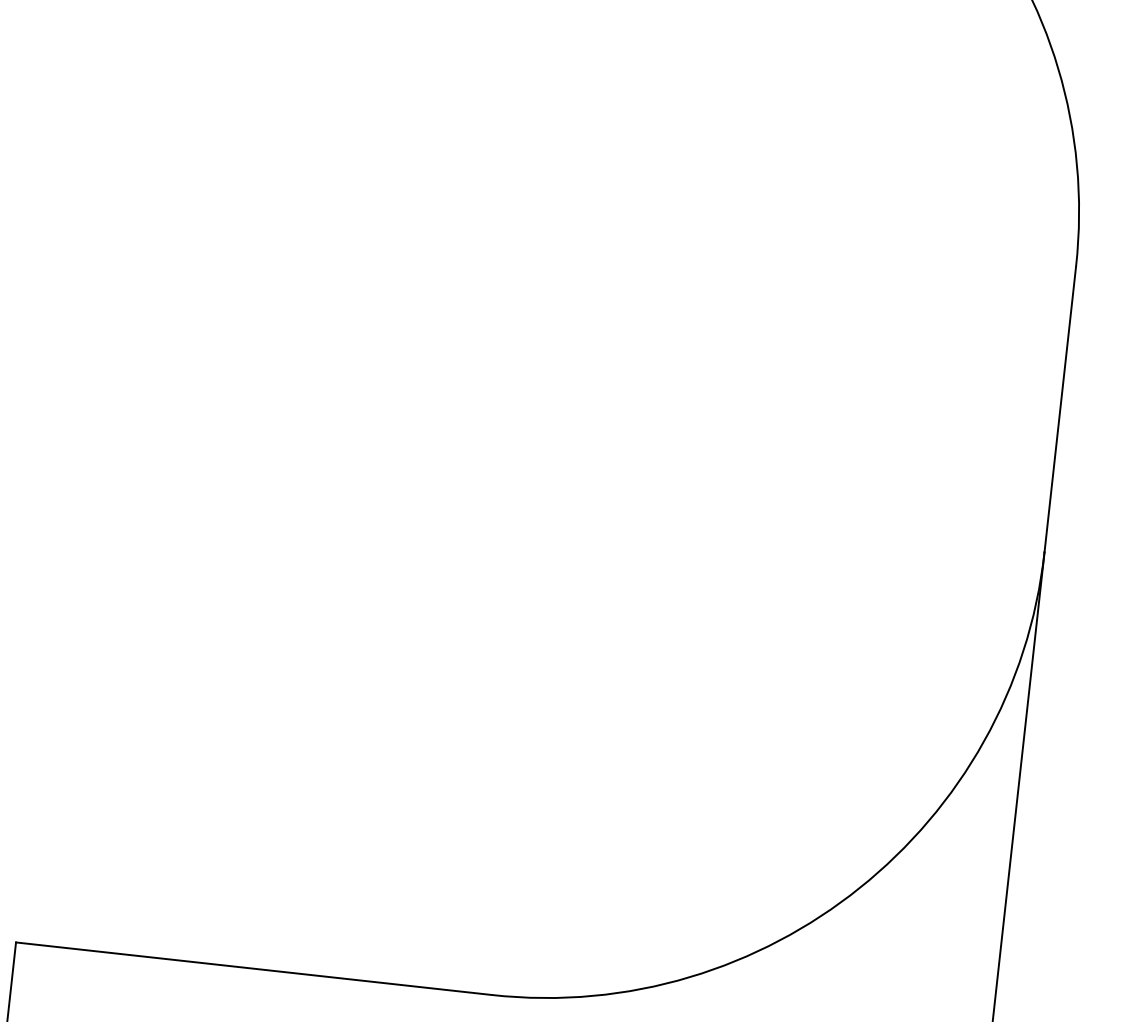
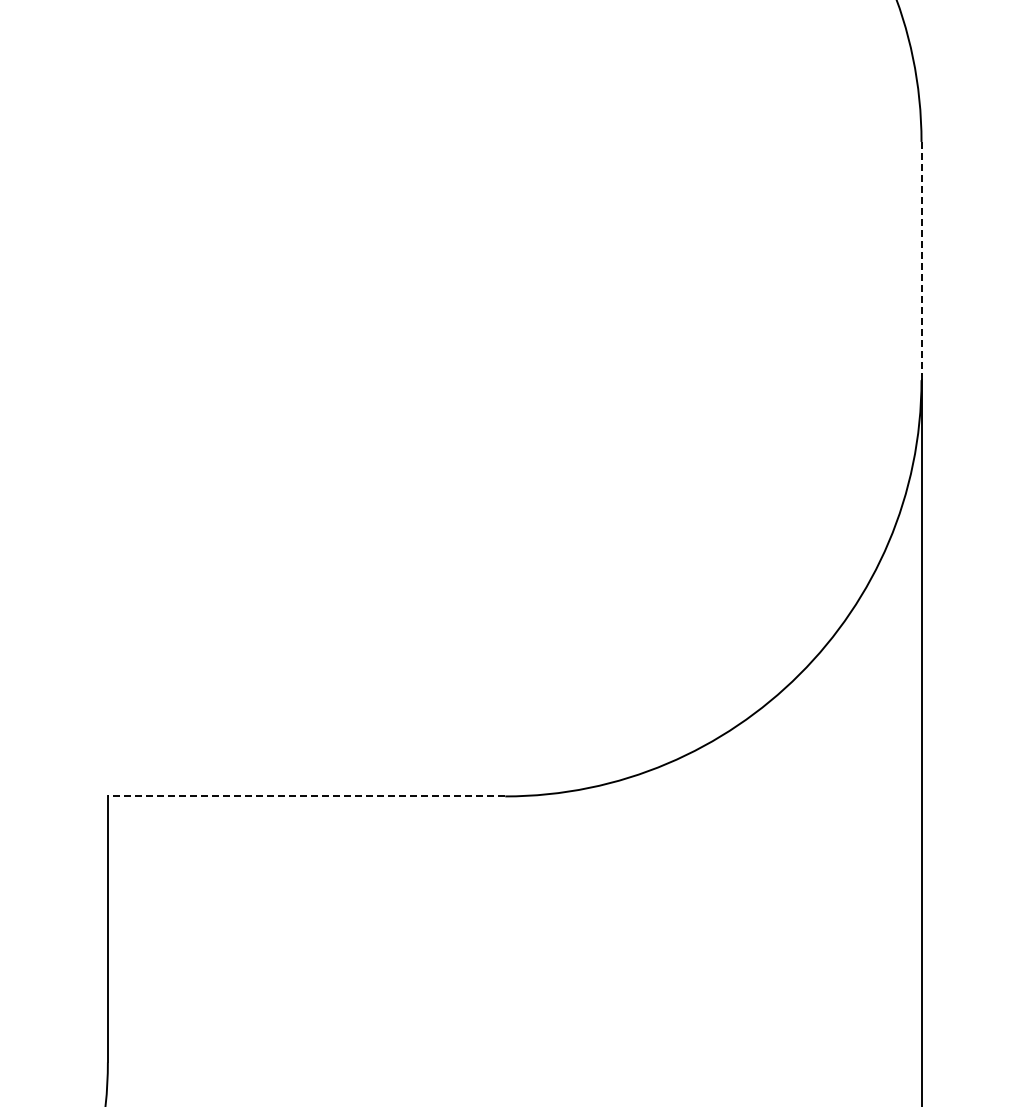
line: (1060, 408) -> (921, 260), solid -> dashed
line: (253, 968) -> (306, 796), solid -> dashed

